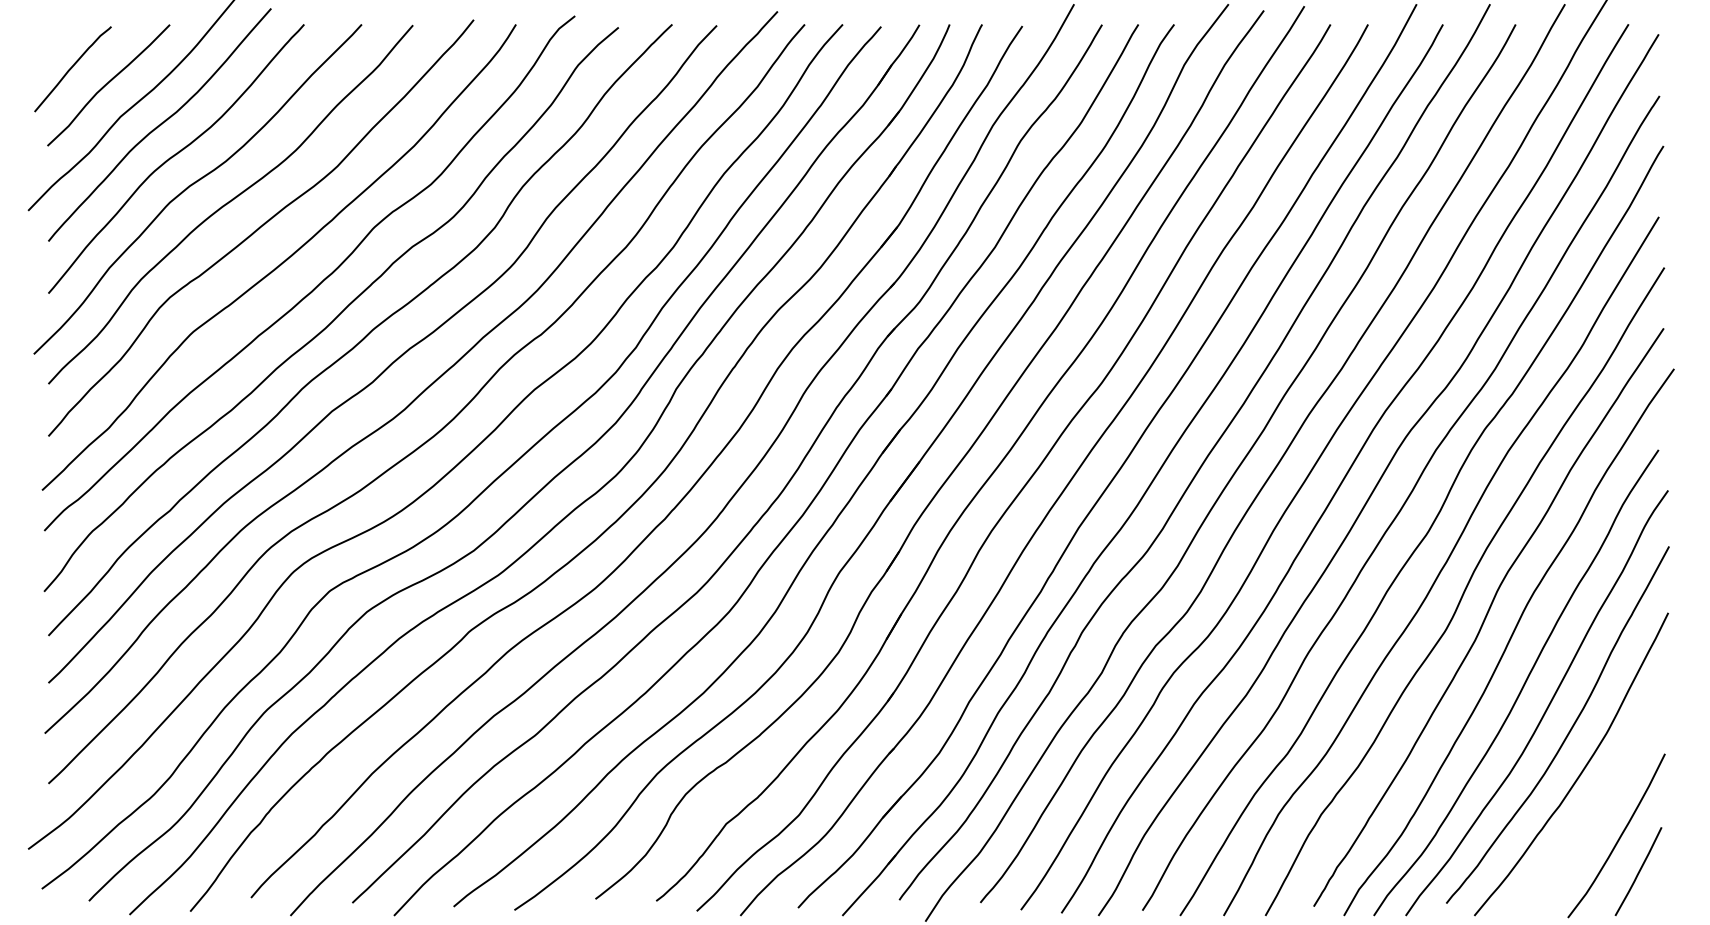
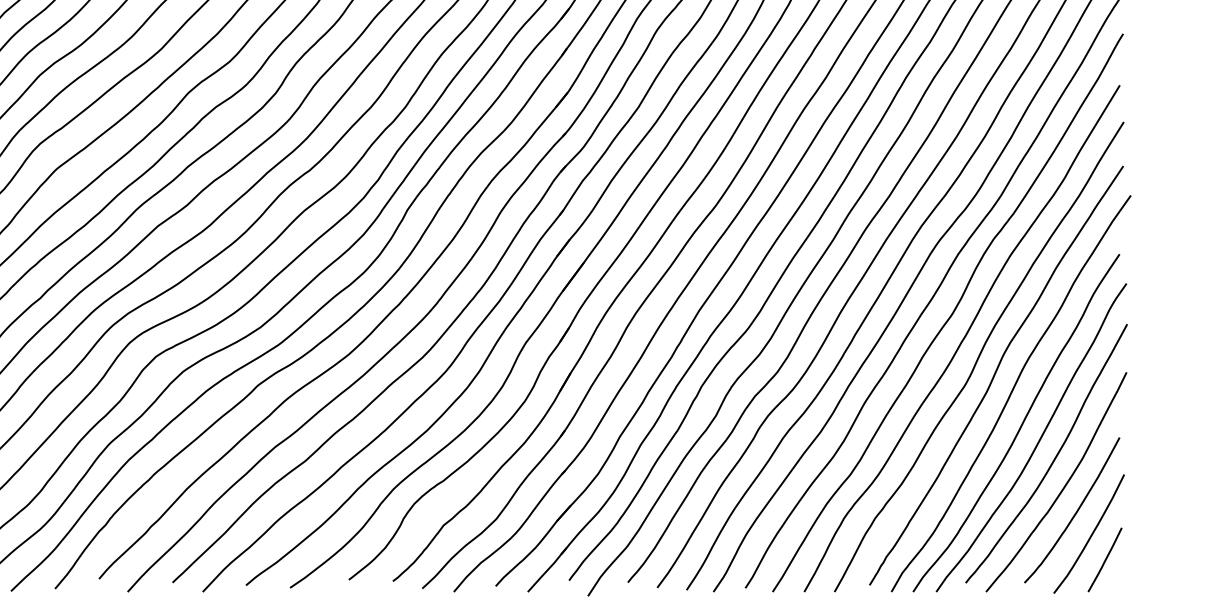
curve: (1597, 806) -> (1075, 512), added

